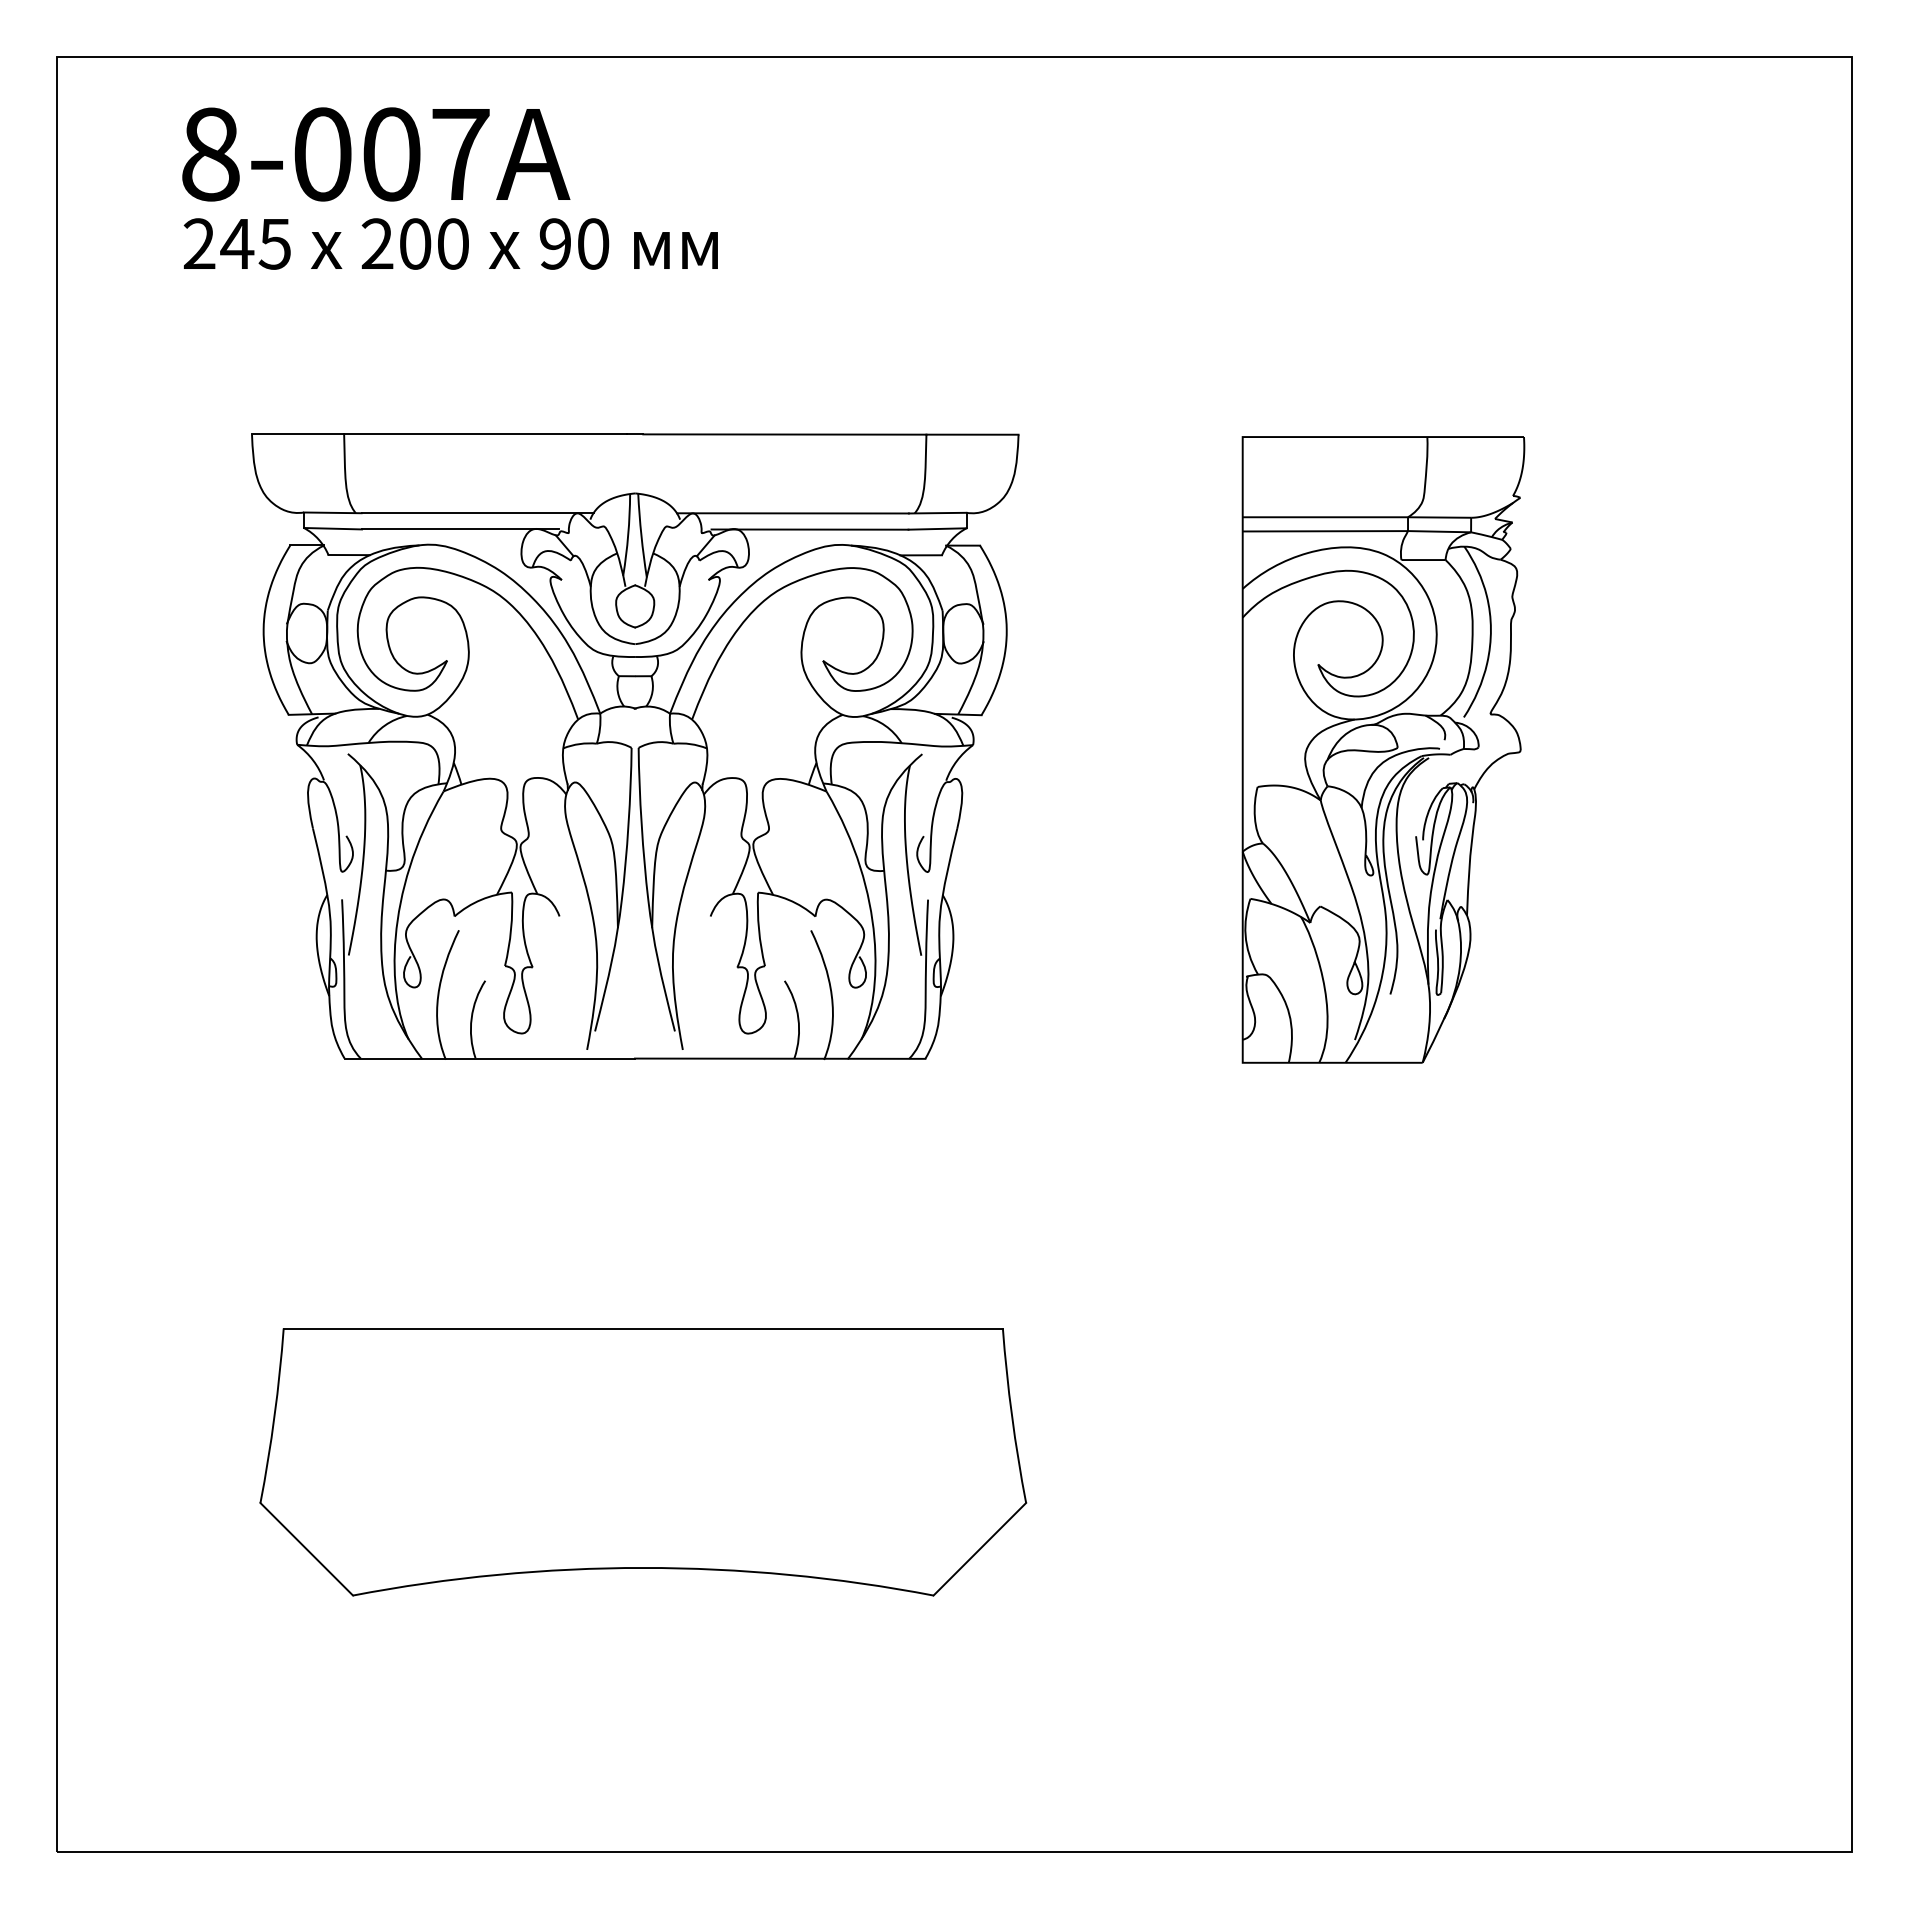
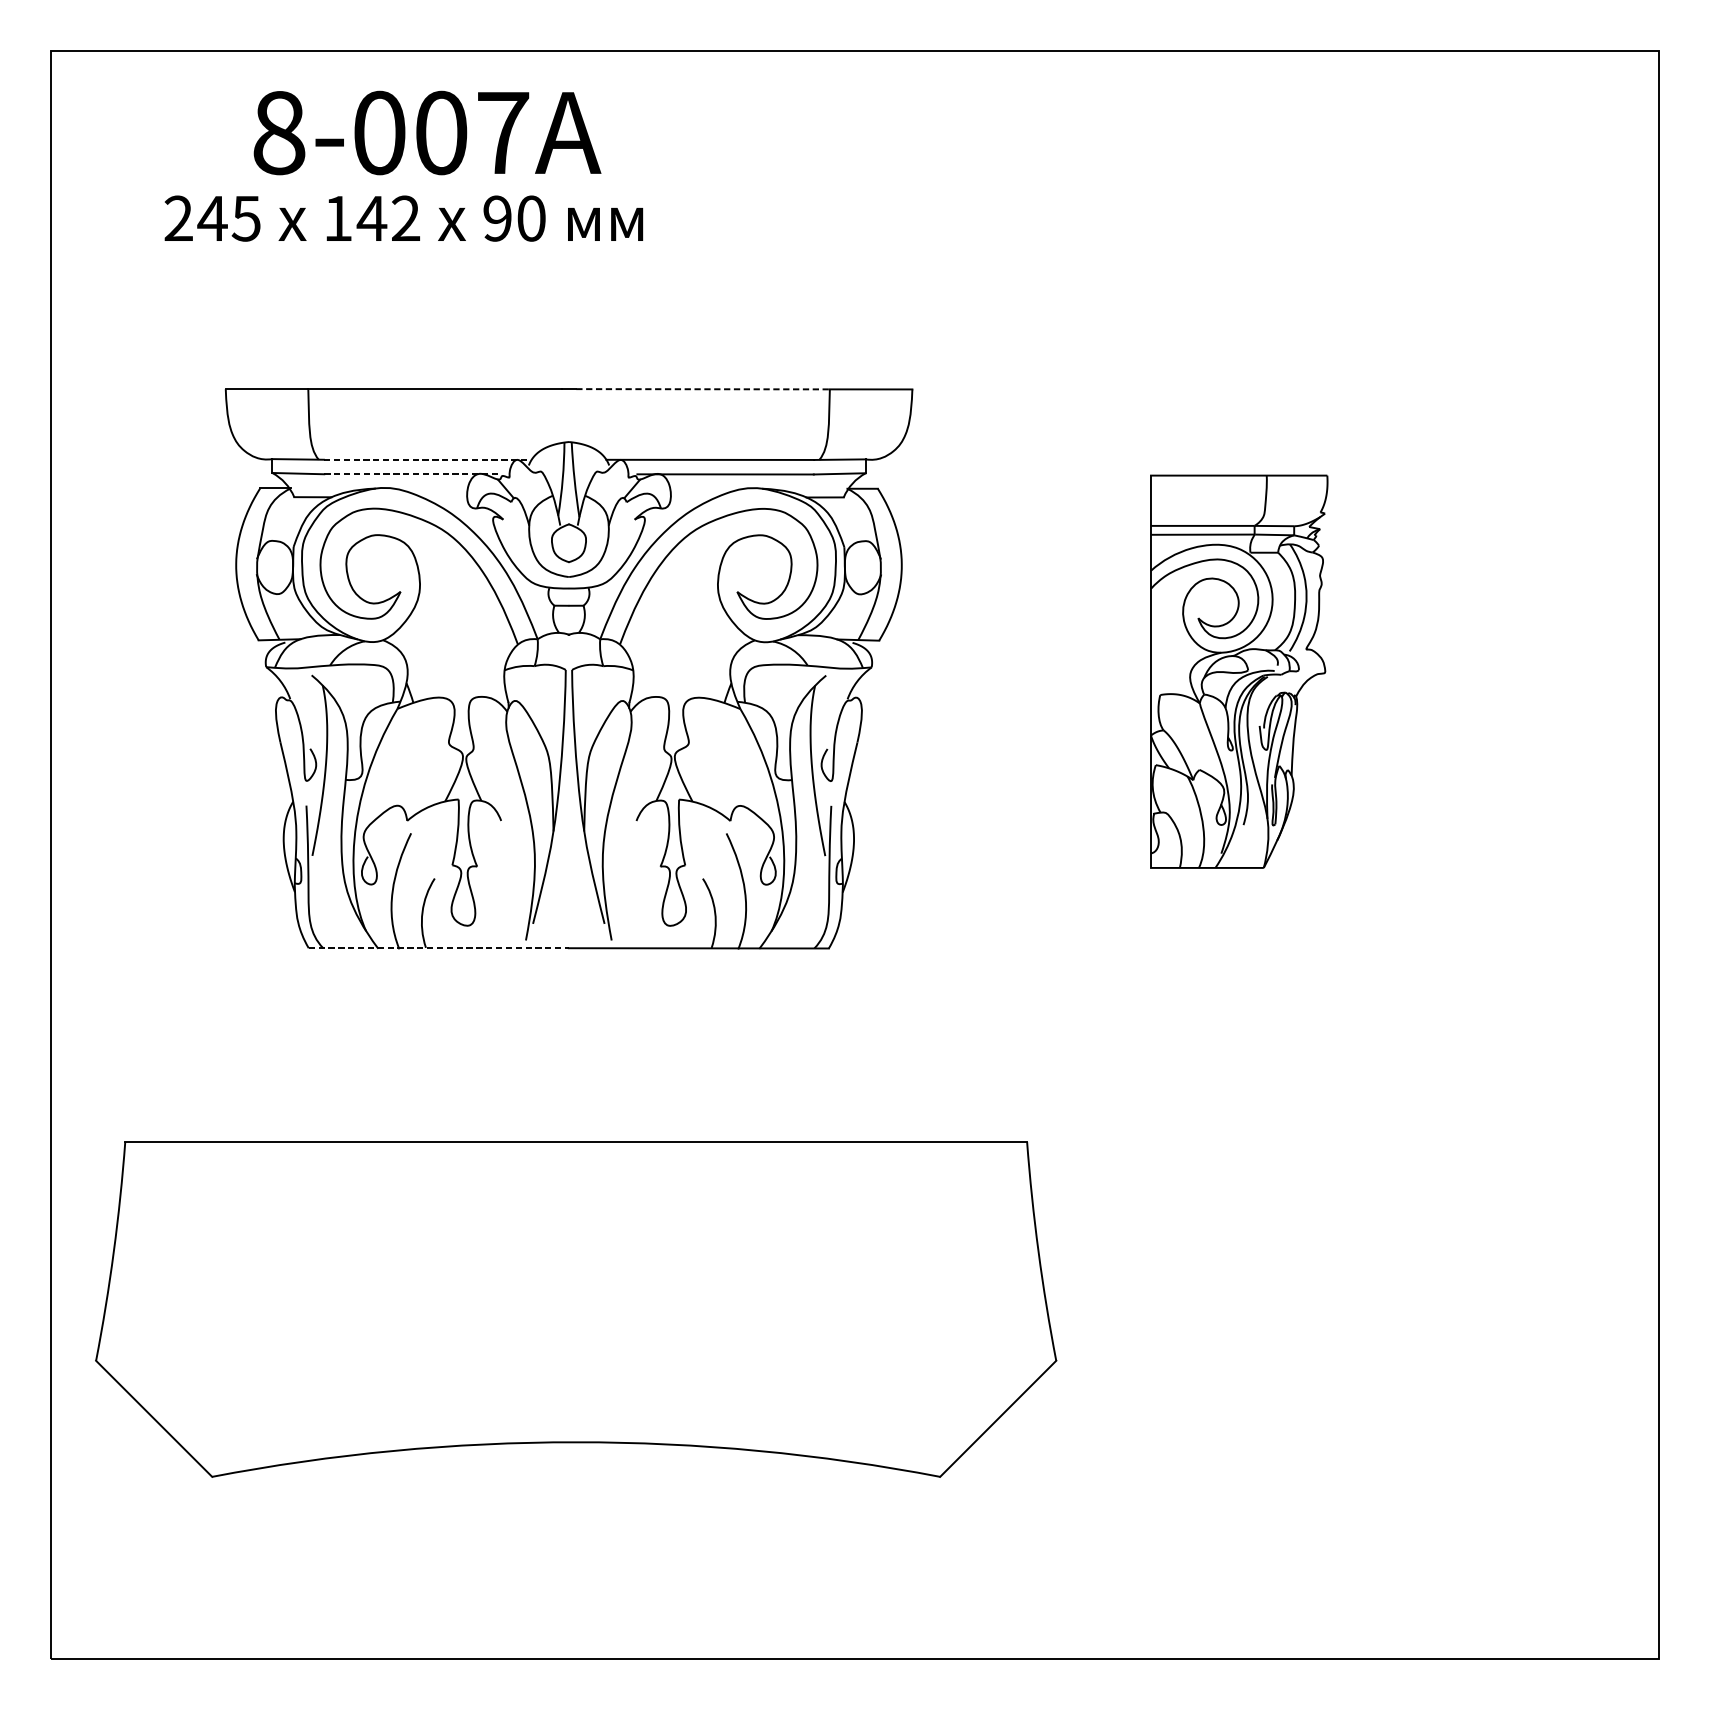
text: (376, 154) -> (427, 133), moved
text: (414, 243) -> (371, 218), 200 -> 142
line: (784, 434) -> (702, 389), solid -> dashed
line: (477, 513) -> (427, 459), solid -> dashed
line: (460, 529) -> (412, 474), solid -> dashed
part: (1383, 749) -> (1239, 671), size x0.7
line: (490, 1058) -> (439, 948), solid -> dashed
part: (643, 1462) -> (576, 1310), size x1.4

